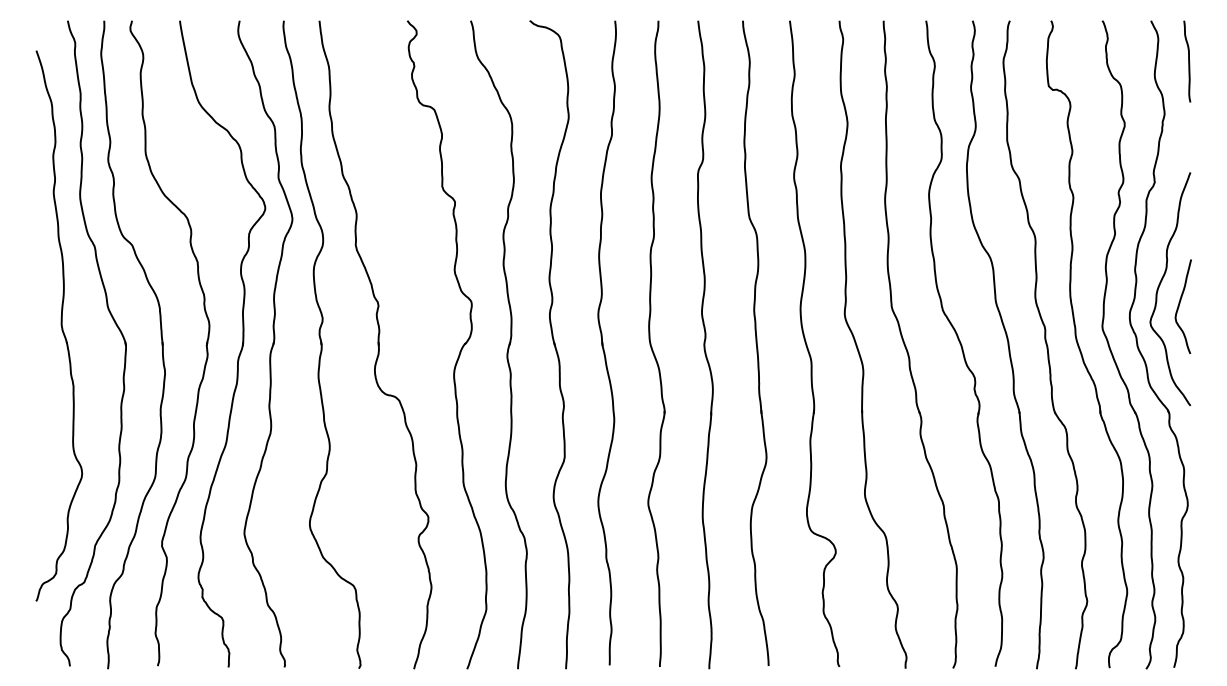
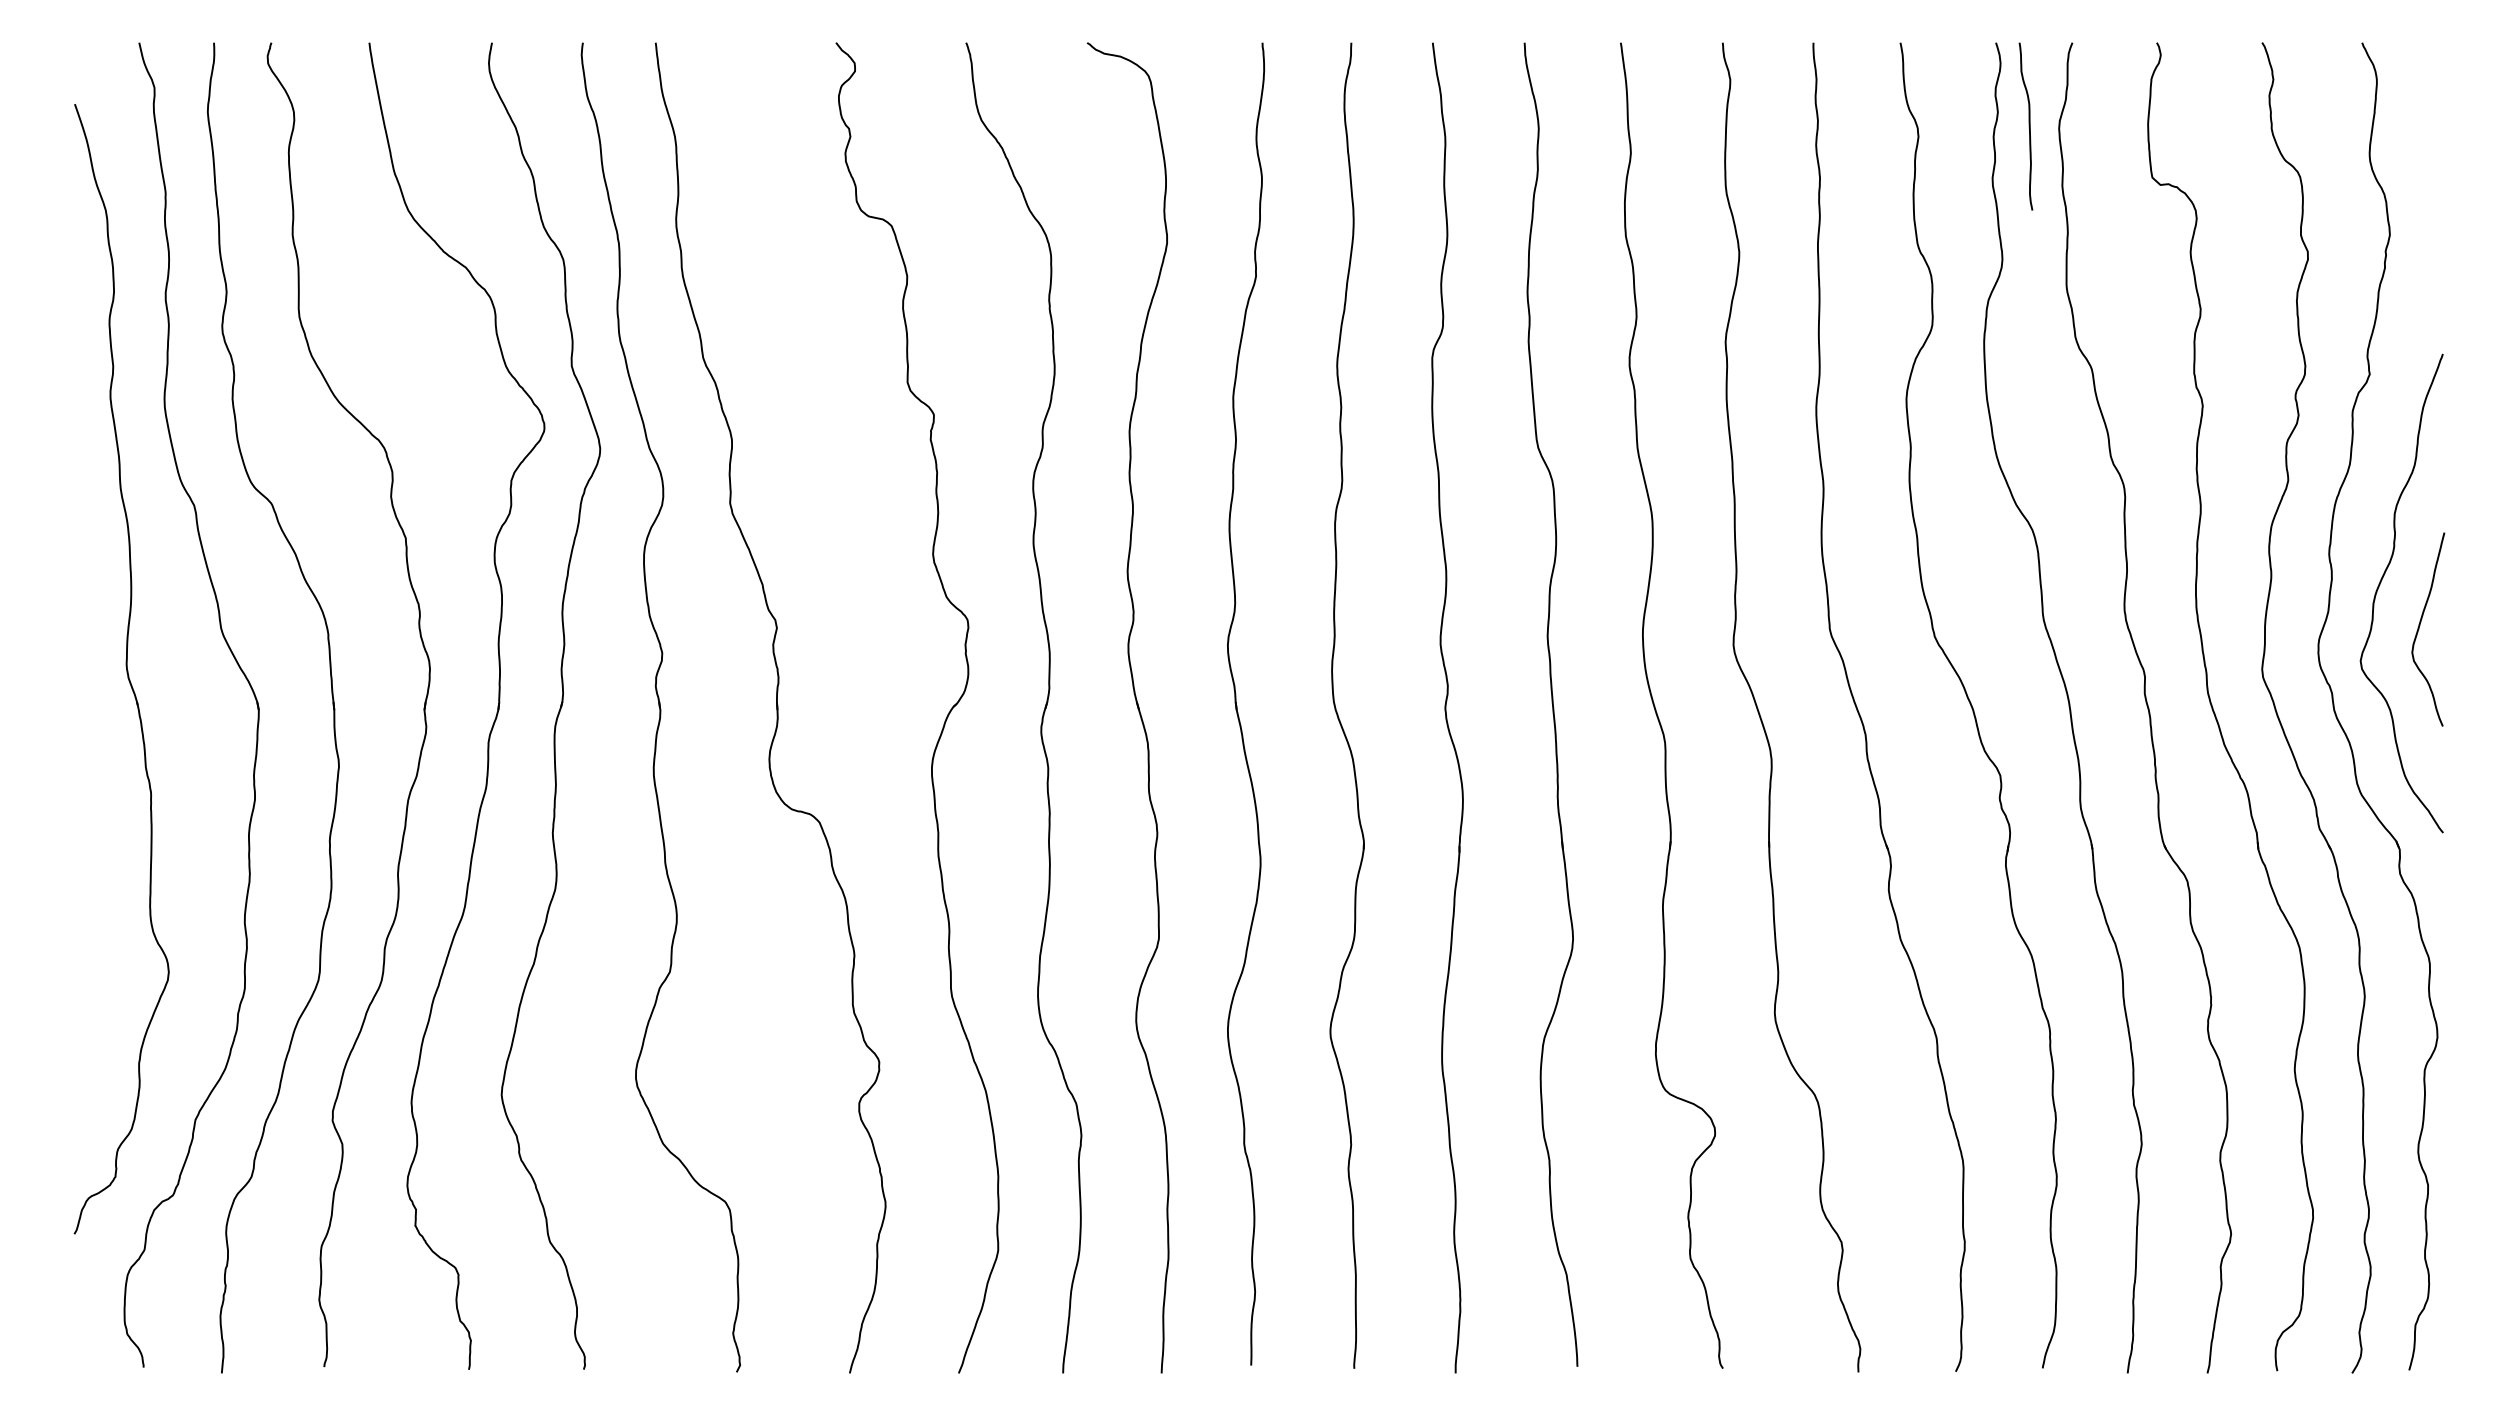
curve: (1188, 61) -> (2028, 126), moved

